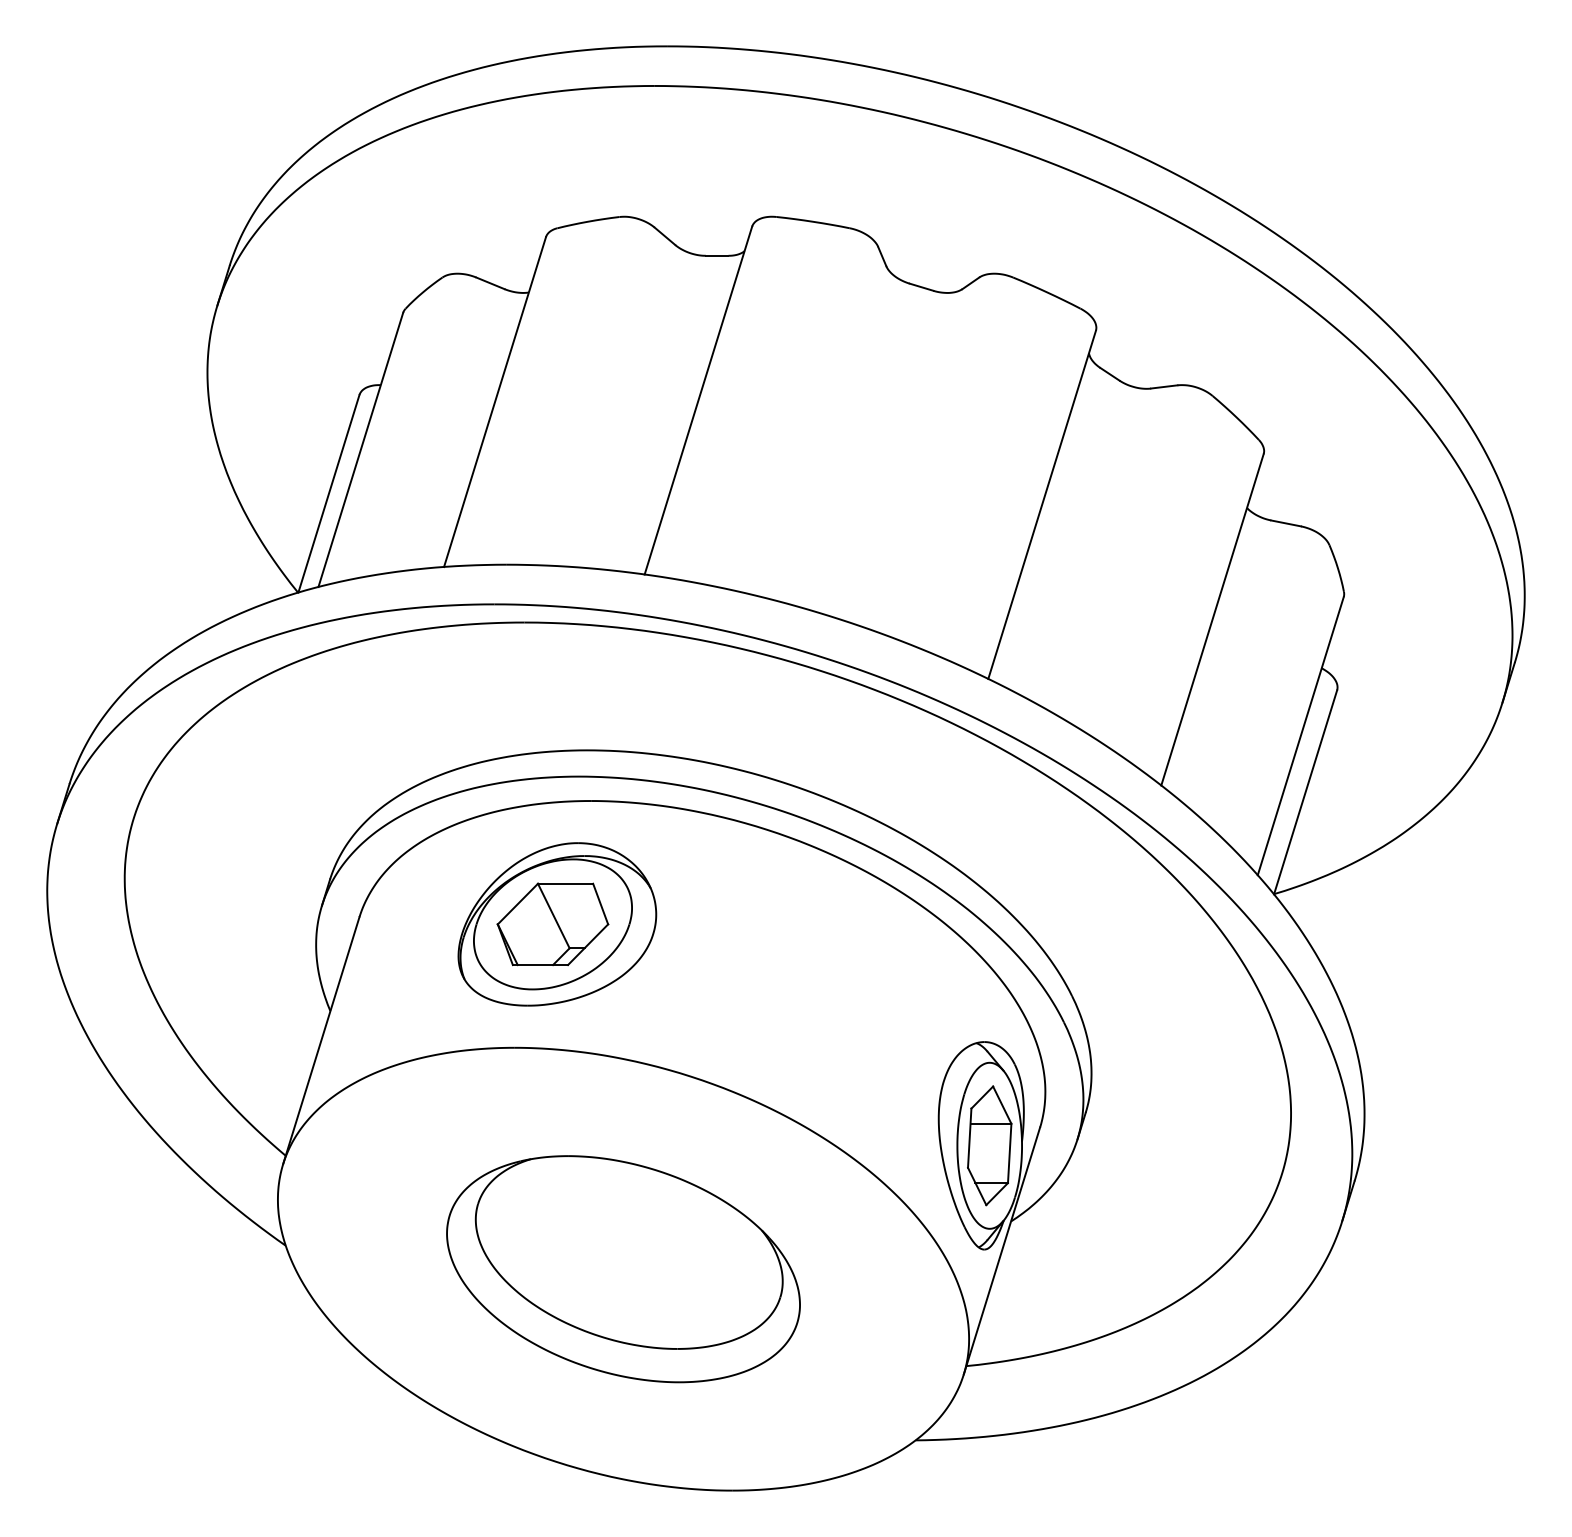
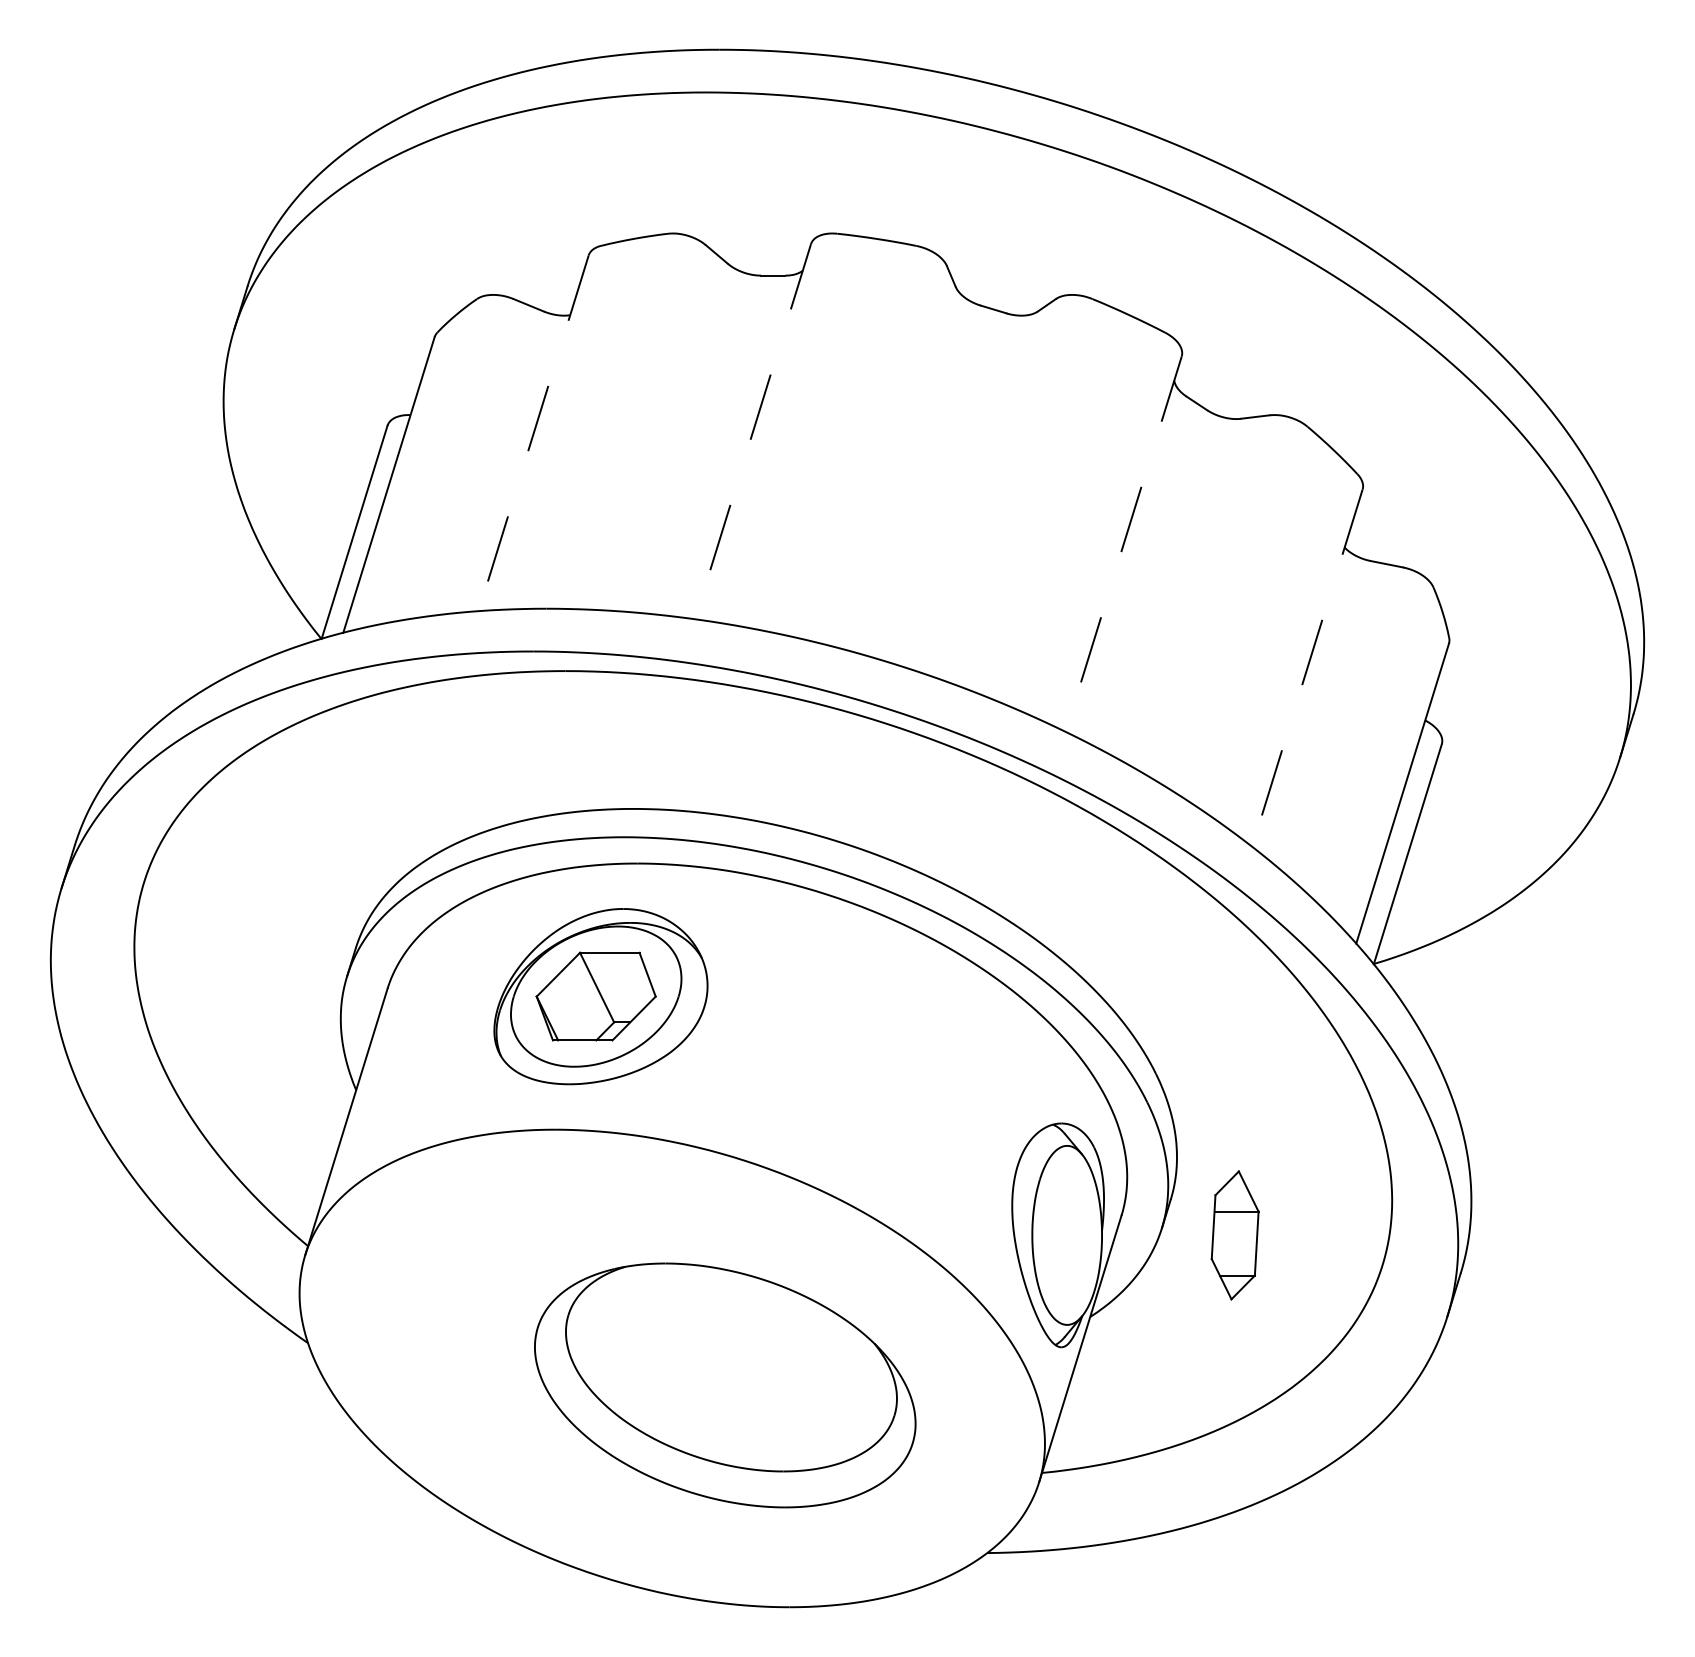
line: (697, 401) -> (752, 432), solid -> dashed
line: (494, 402) -> (533, 433), solid -> dashed
line: (1041, 505) -> (1123, 544), solid -> dashed
line: (1212, 620) -> (1307, 668), solid -> dashed
part: (989, 1145) -> (1234, 1235), moved
part: (623, 1269) -> (725, 1385), moved

